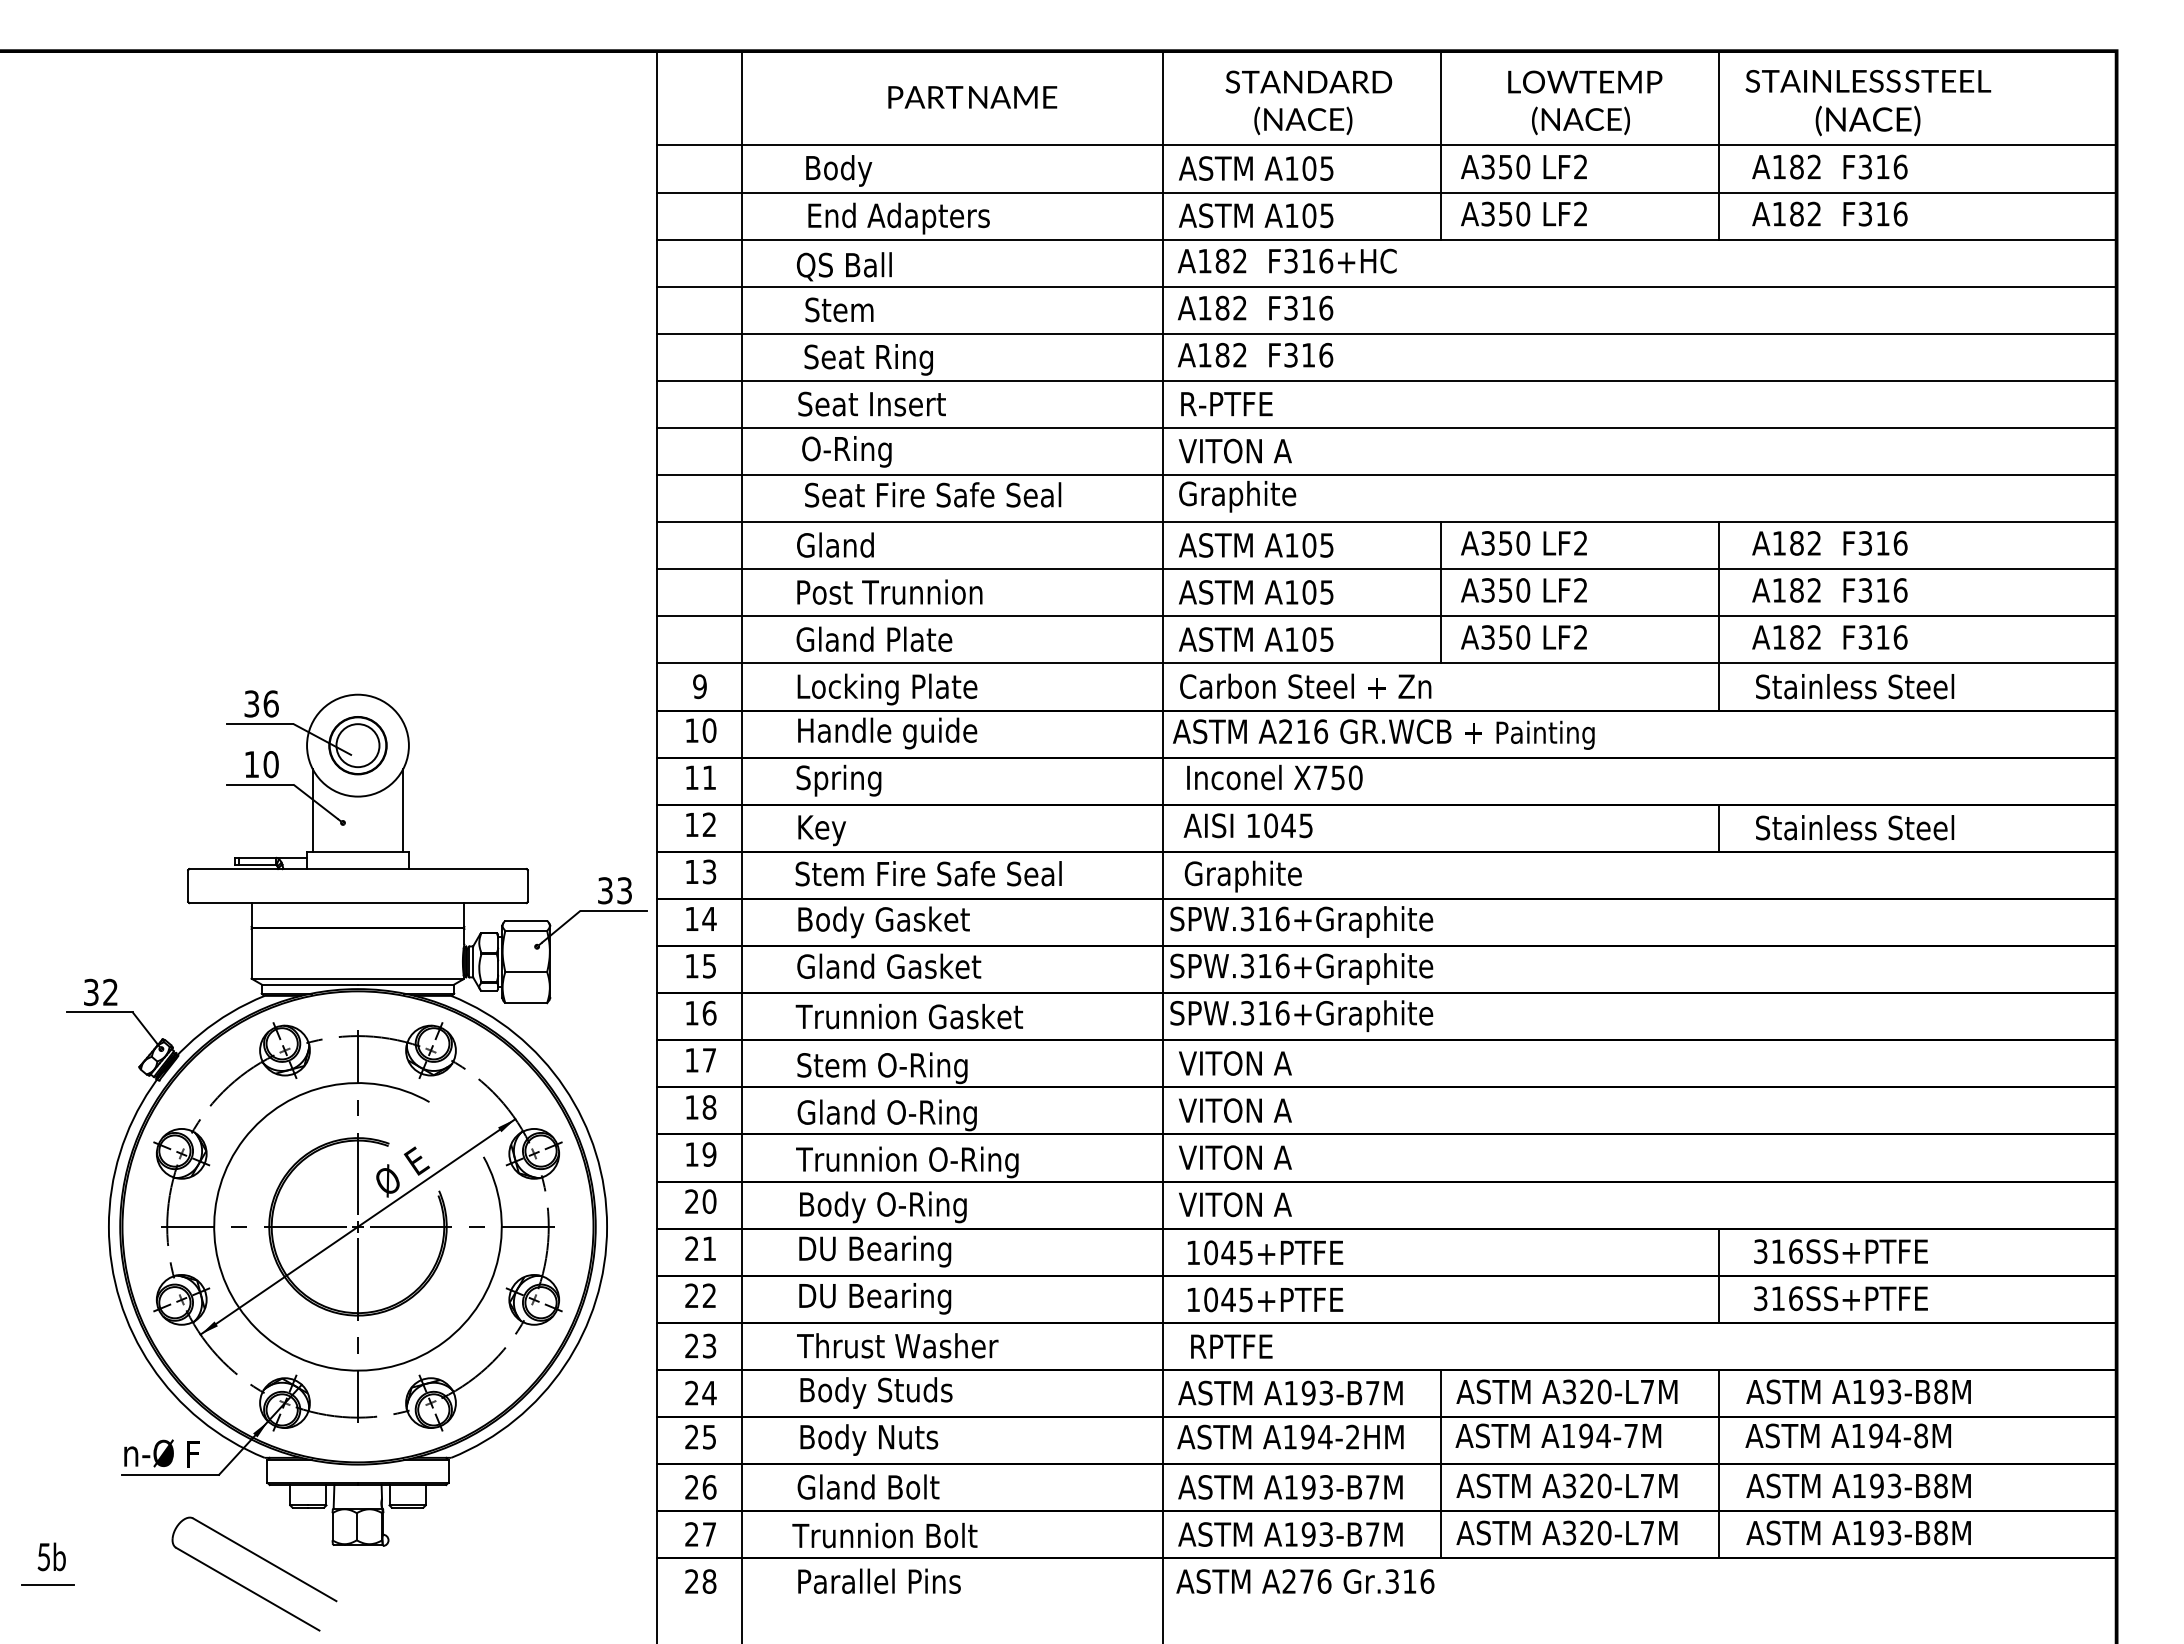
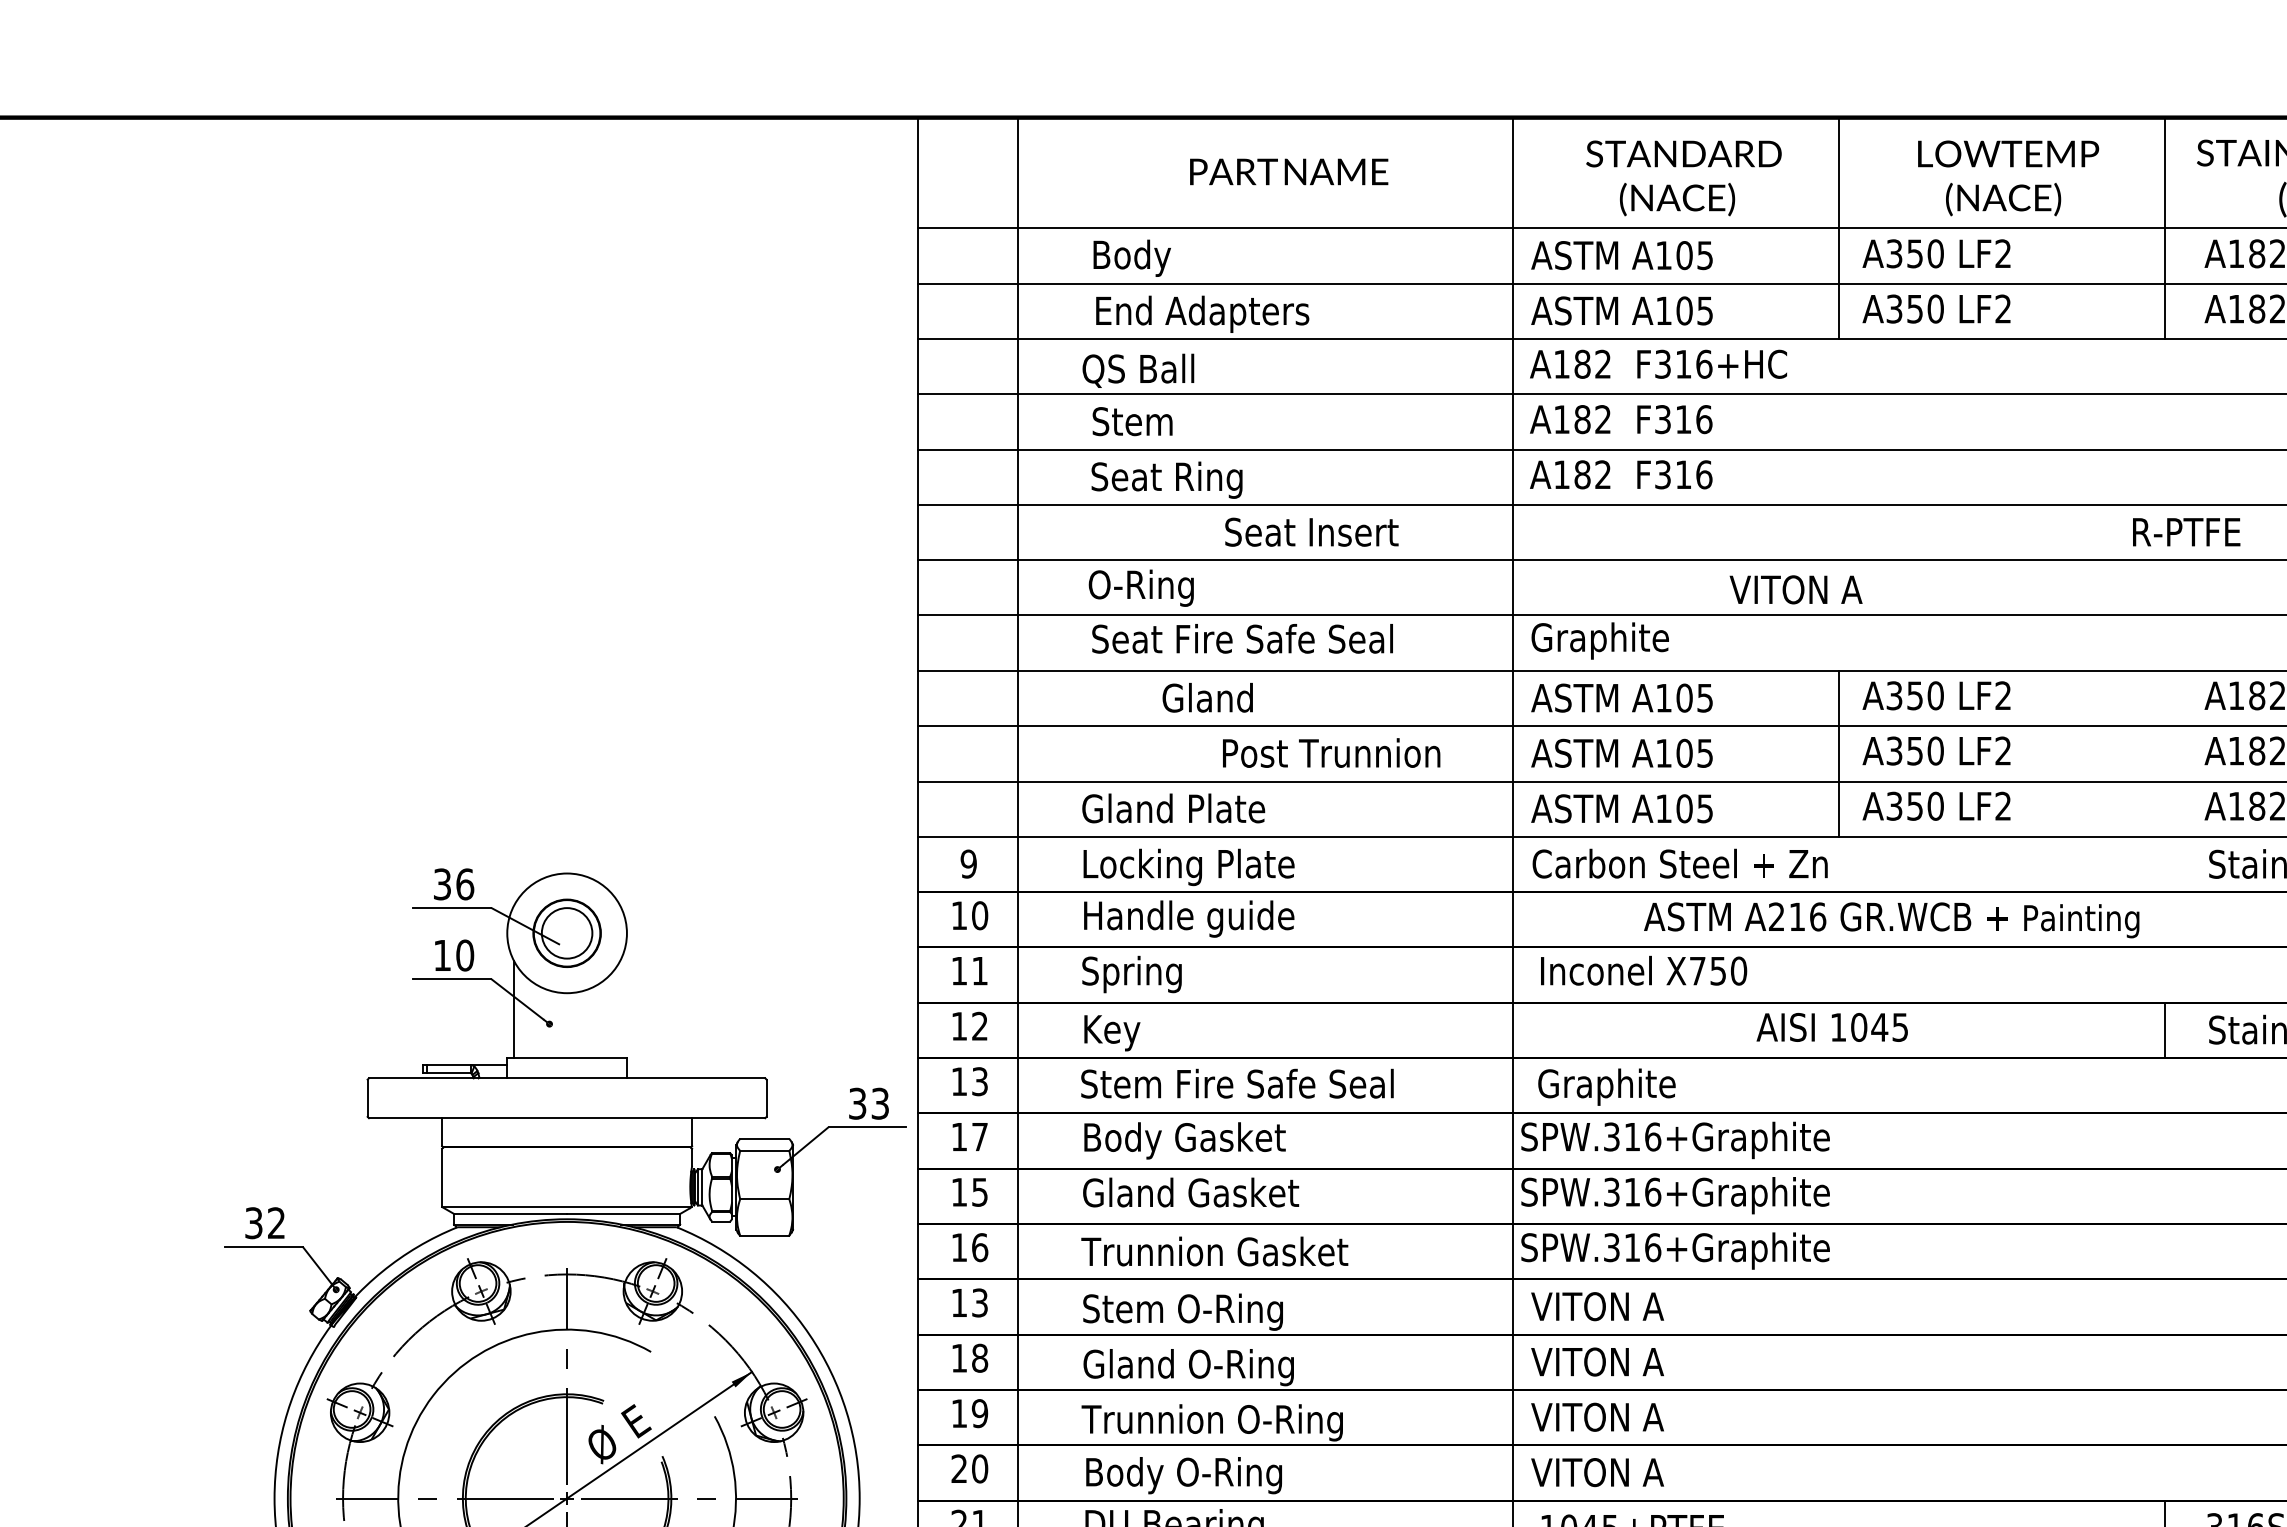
text: (871, 403) -> (1311, 531), moved
text: (1226, 404) -> (2186, 532), moved
text: (1234, 450) -> (1795, 589), moved
text: (835, 544) -> (1207, 697), moved
text: (889, 591) -> (1331, 752), moved
line: (1718, 616) -> (2165, 781), removed
text: (1383, 734) -> (1891, 920), moved
line: (403, 810) -> (620, 1009), removed
text: (1247, 825) -> (1831, 1027), moved
text: (709, 918) -> (979, 1136), 14 -> 17
text: (709, 1060) -> (979, 1303), 17 -> 13

